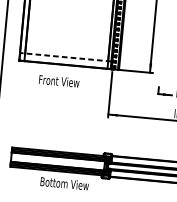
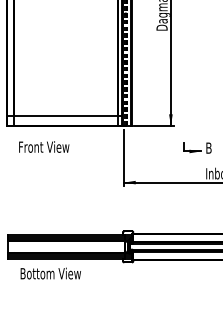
line: (64, 57) -> (63, 116), dashed -> solid
text: (59, 80) -> (44, 146), moved
text: (64, 183) -> (50, 273), moved

